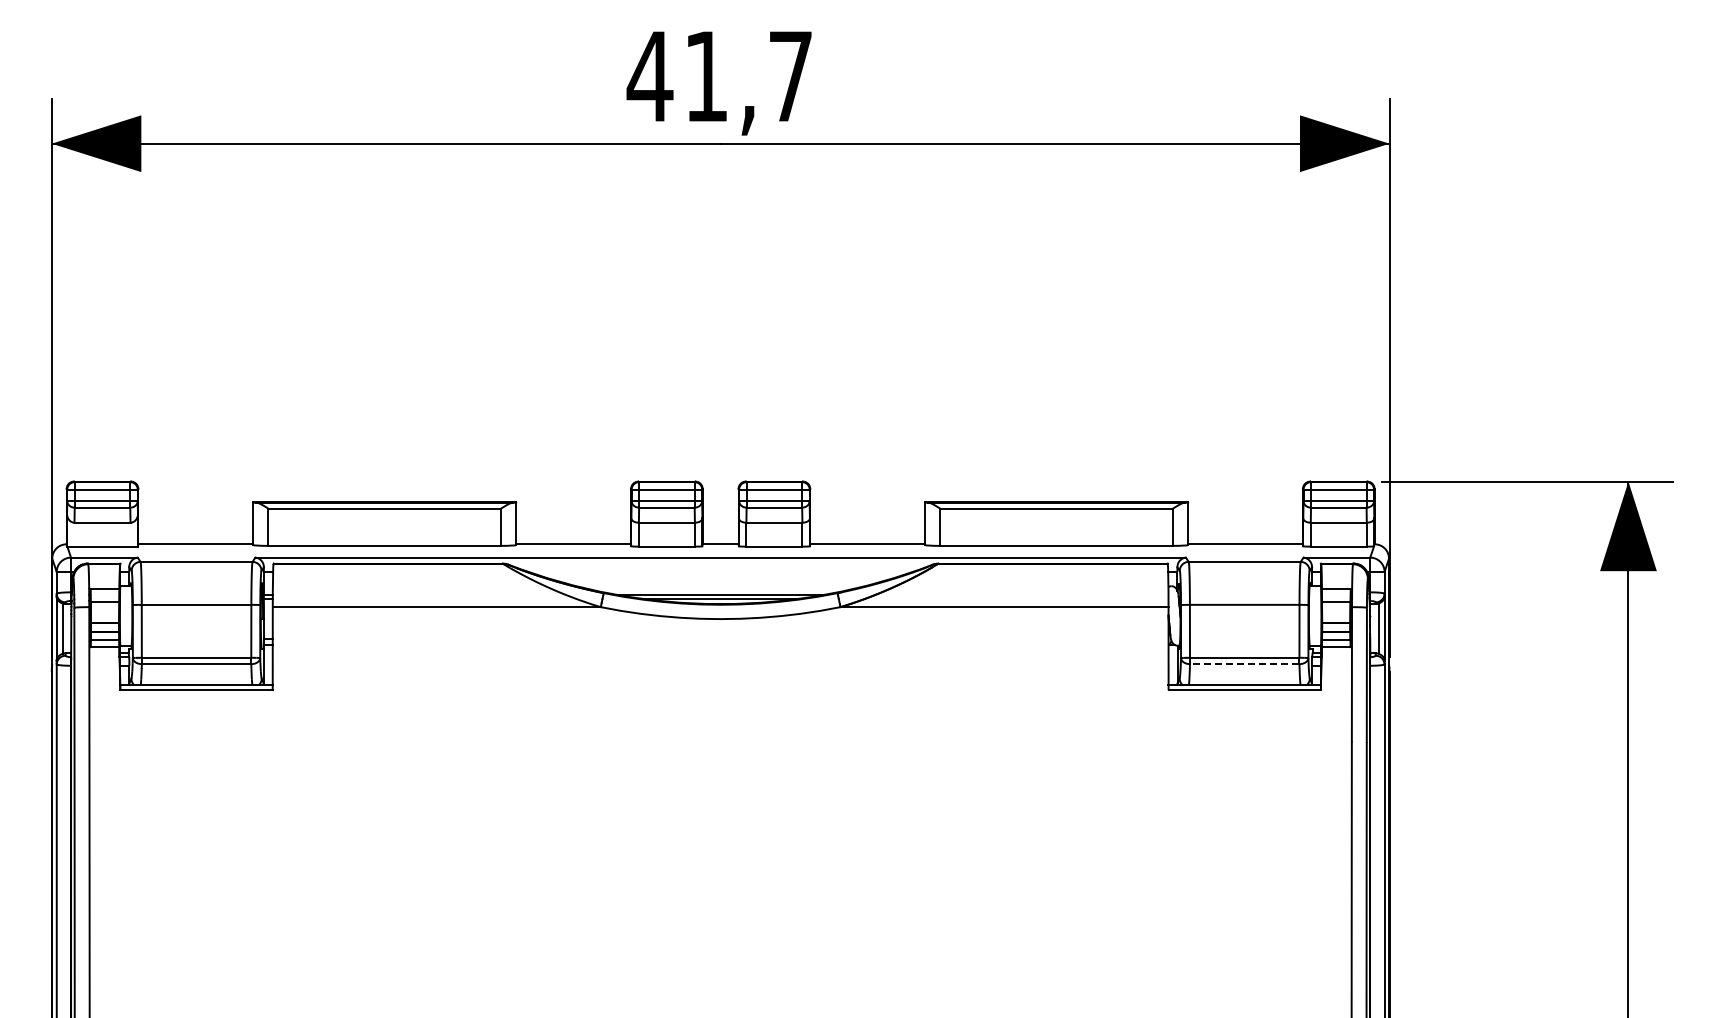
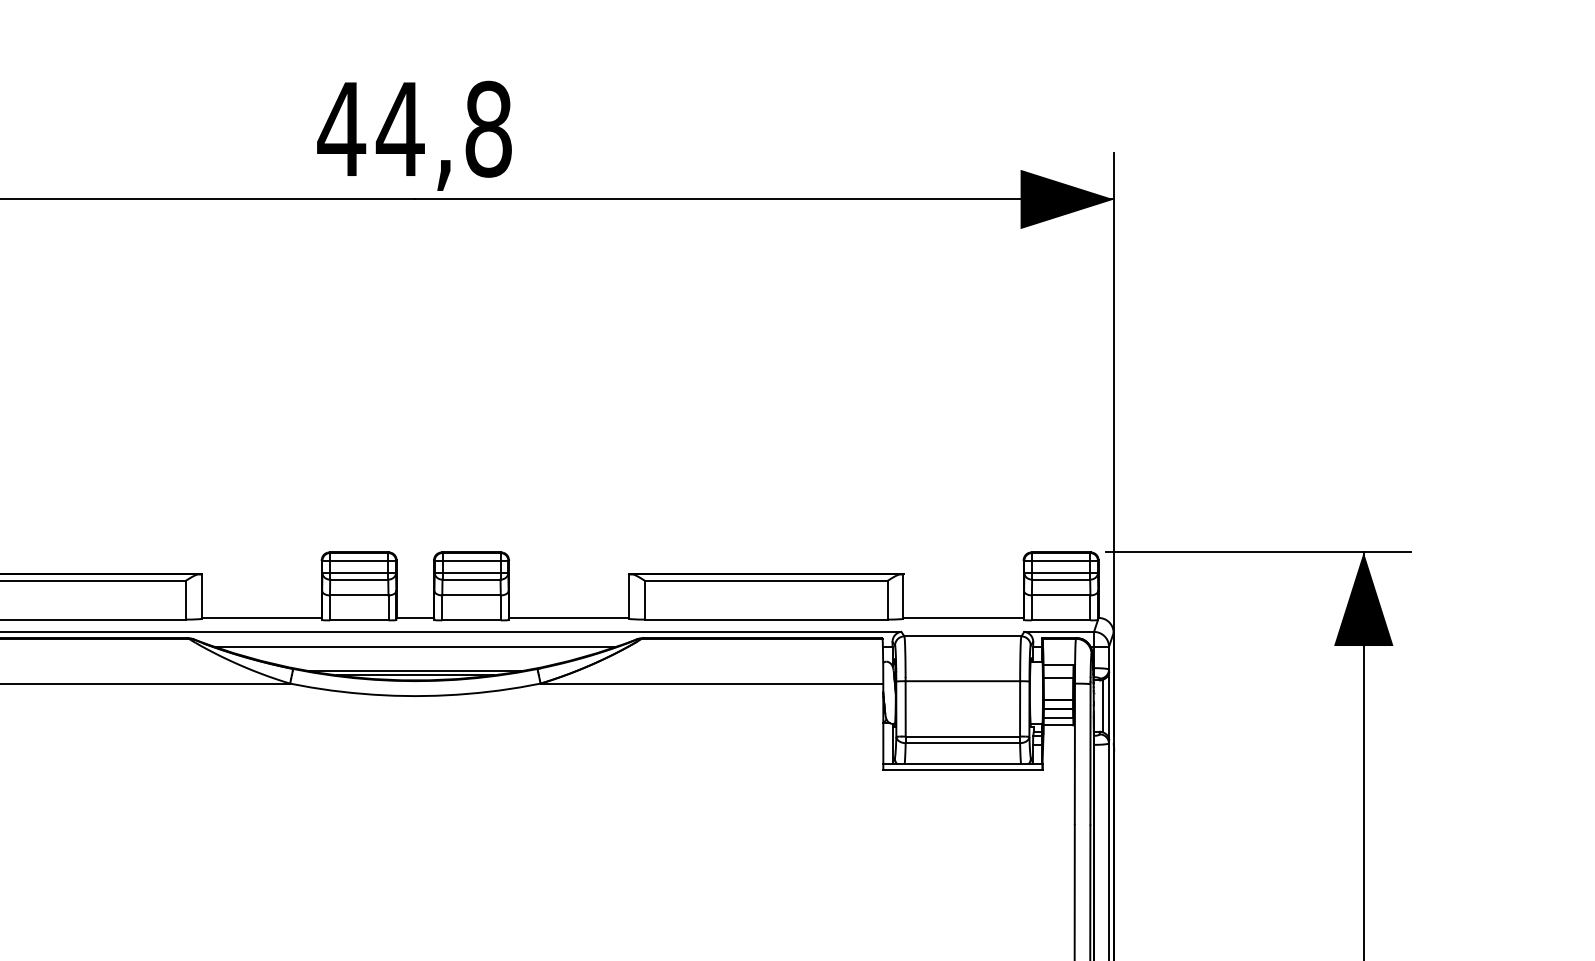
text: (747, 76) -> (443, 129), 41,7 -> 44,8
line: (720, 572) -> (415, 647), added
line: (1244, 664) -> (962, 743), dashed -> solid

